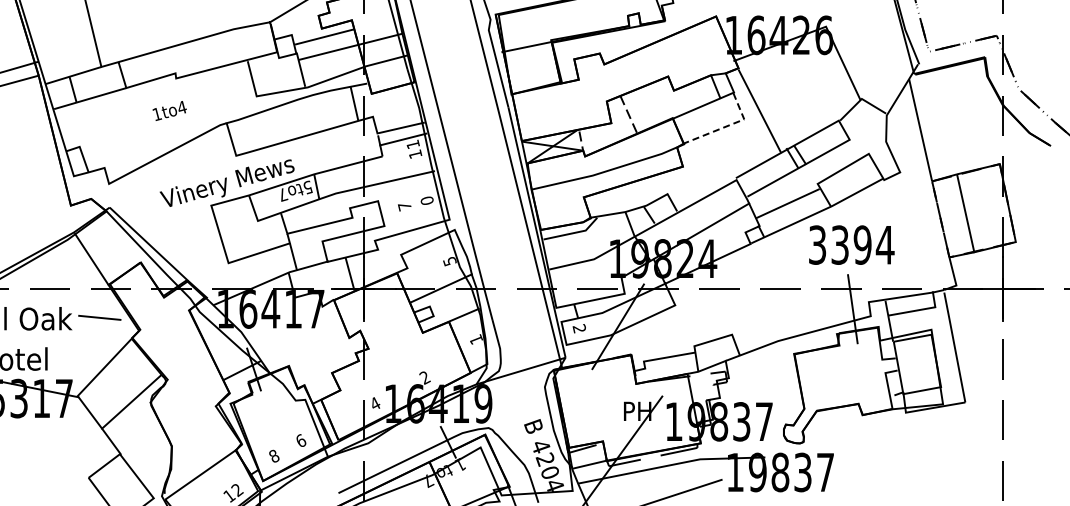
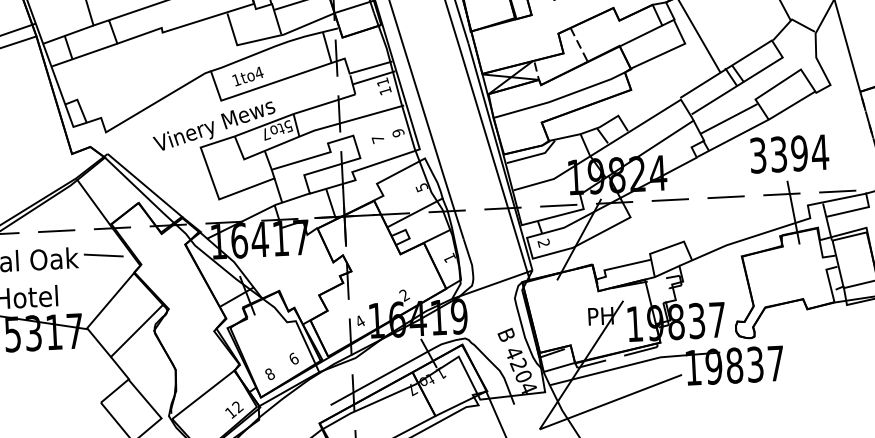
text: (169, 110) -> (247, 76), moved
line: (727, 126) -> (670, 51), dashed -> solid
text: (427, 200) -> (398, 132), 0 -> 9

